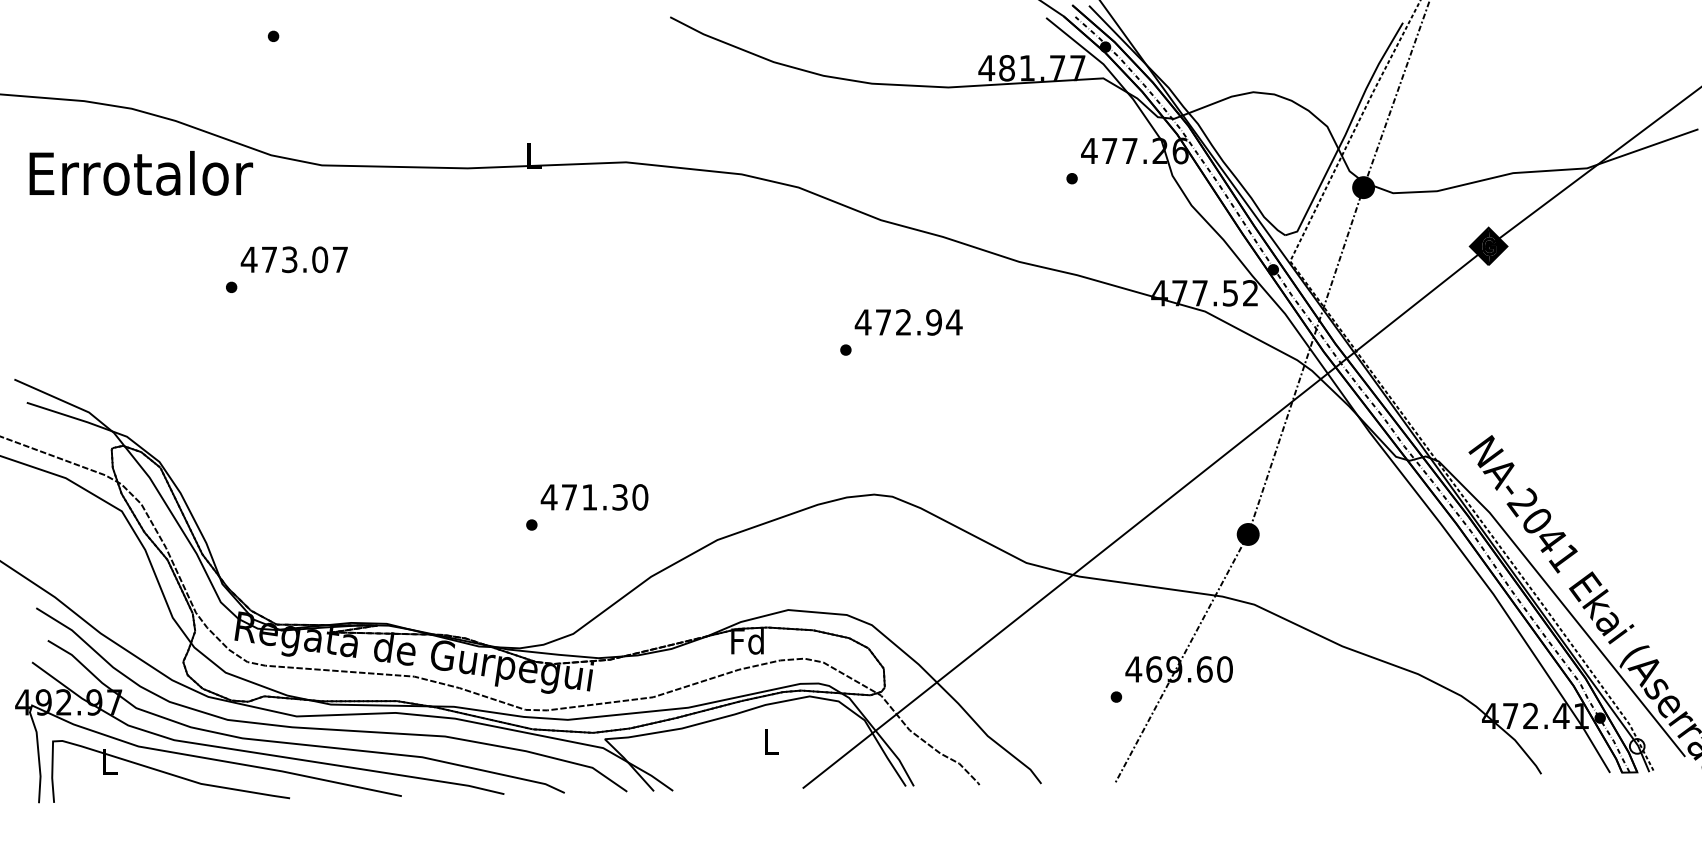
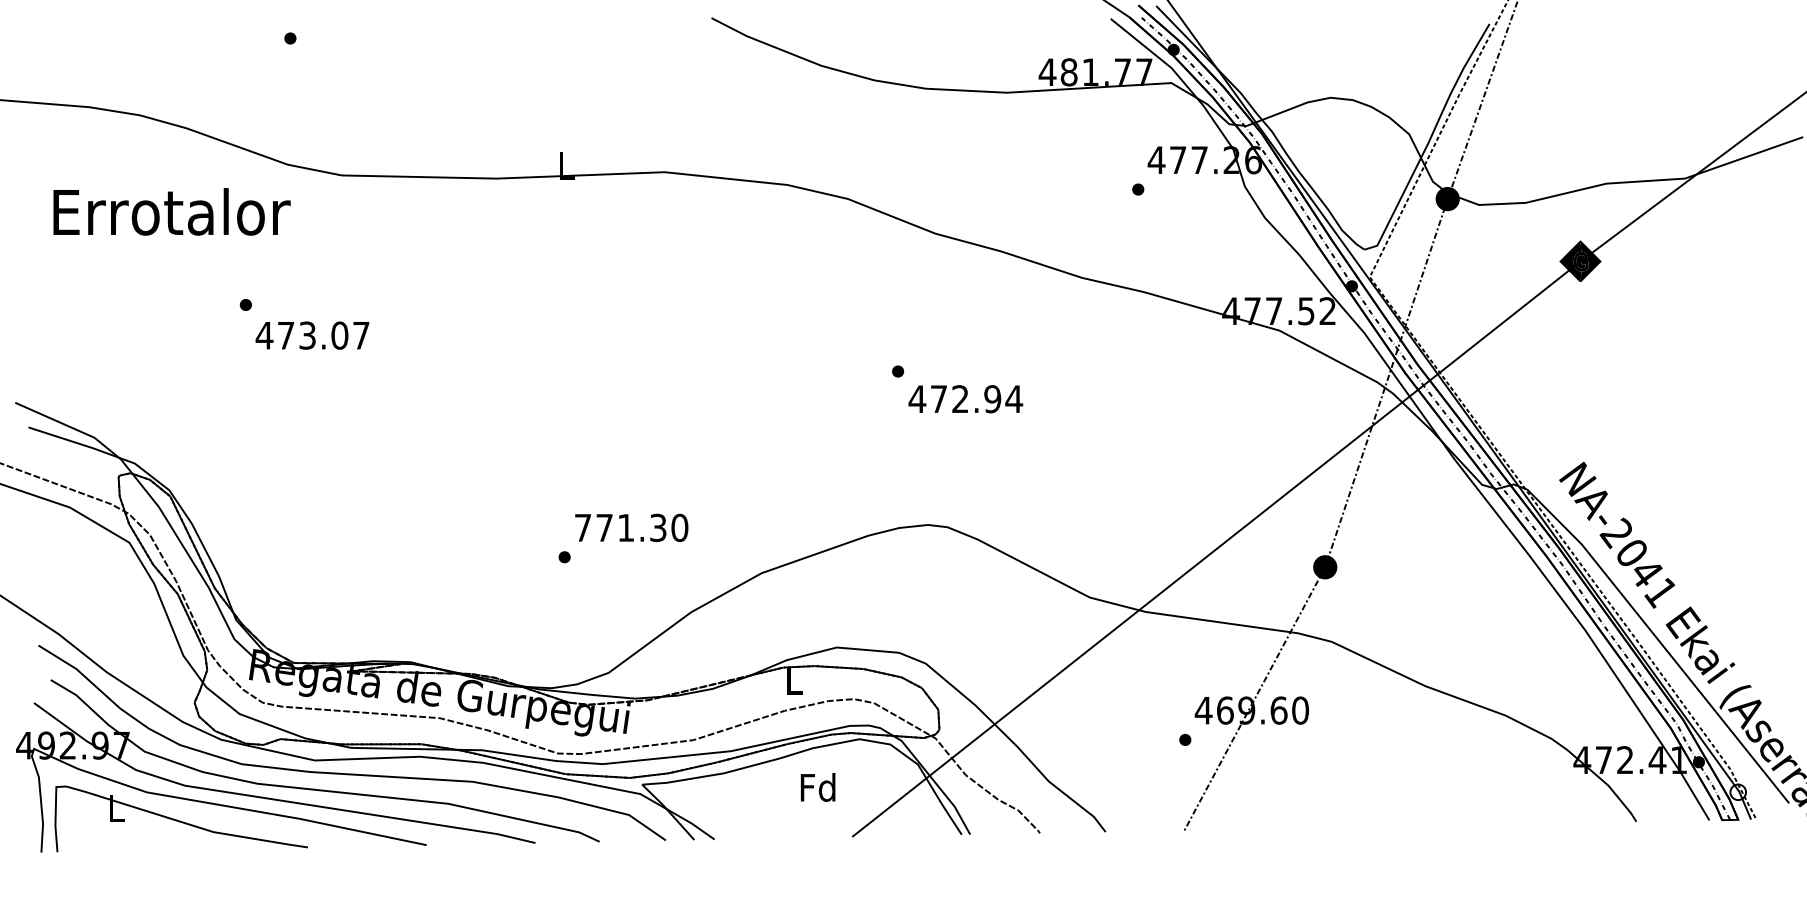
text: (140, 172) -> (171, 211), moved
text: (294, 259) -> (312, 335), moved
text: (908, 322) -> (965, 399), moved
text: (548, 496) -> (582, 527), 471.30 -> 771.30
text: (747, 641) -> (793, 680), Fd -> L
text: (769, 741) -> (817, 787), L -> Fd

